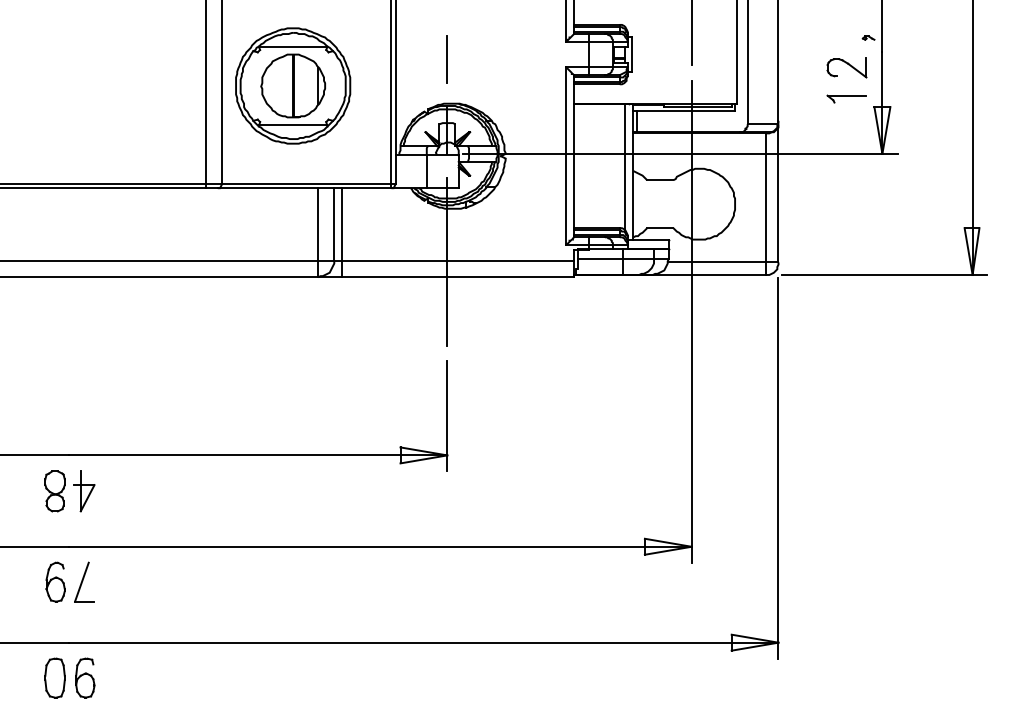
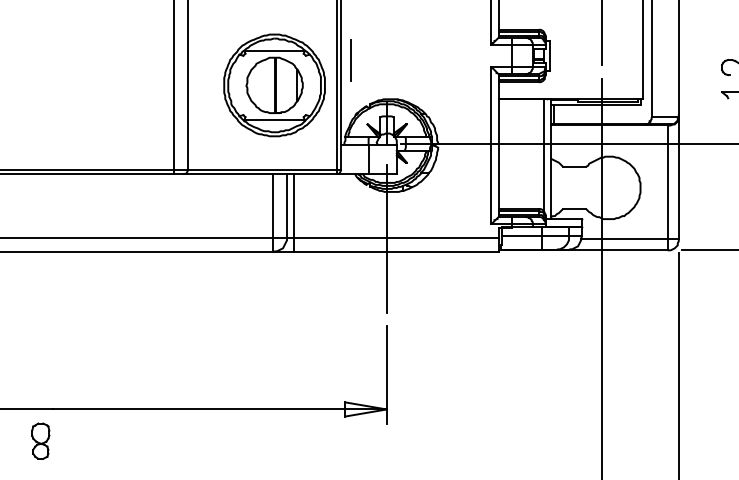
line: (446, 59) -> (350, 60), moved
part: (293, 85) -> (274, 84), moved
part: (84, 491) -> (66, 441), removed

